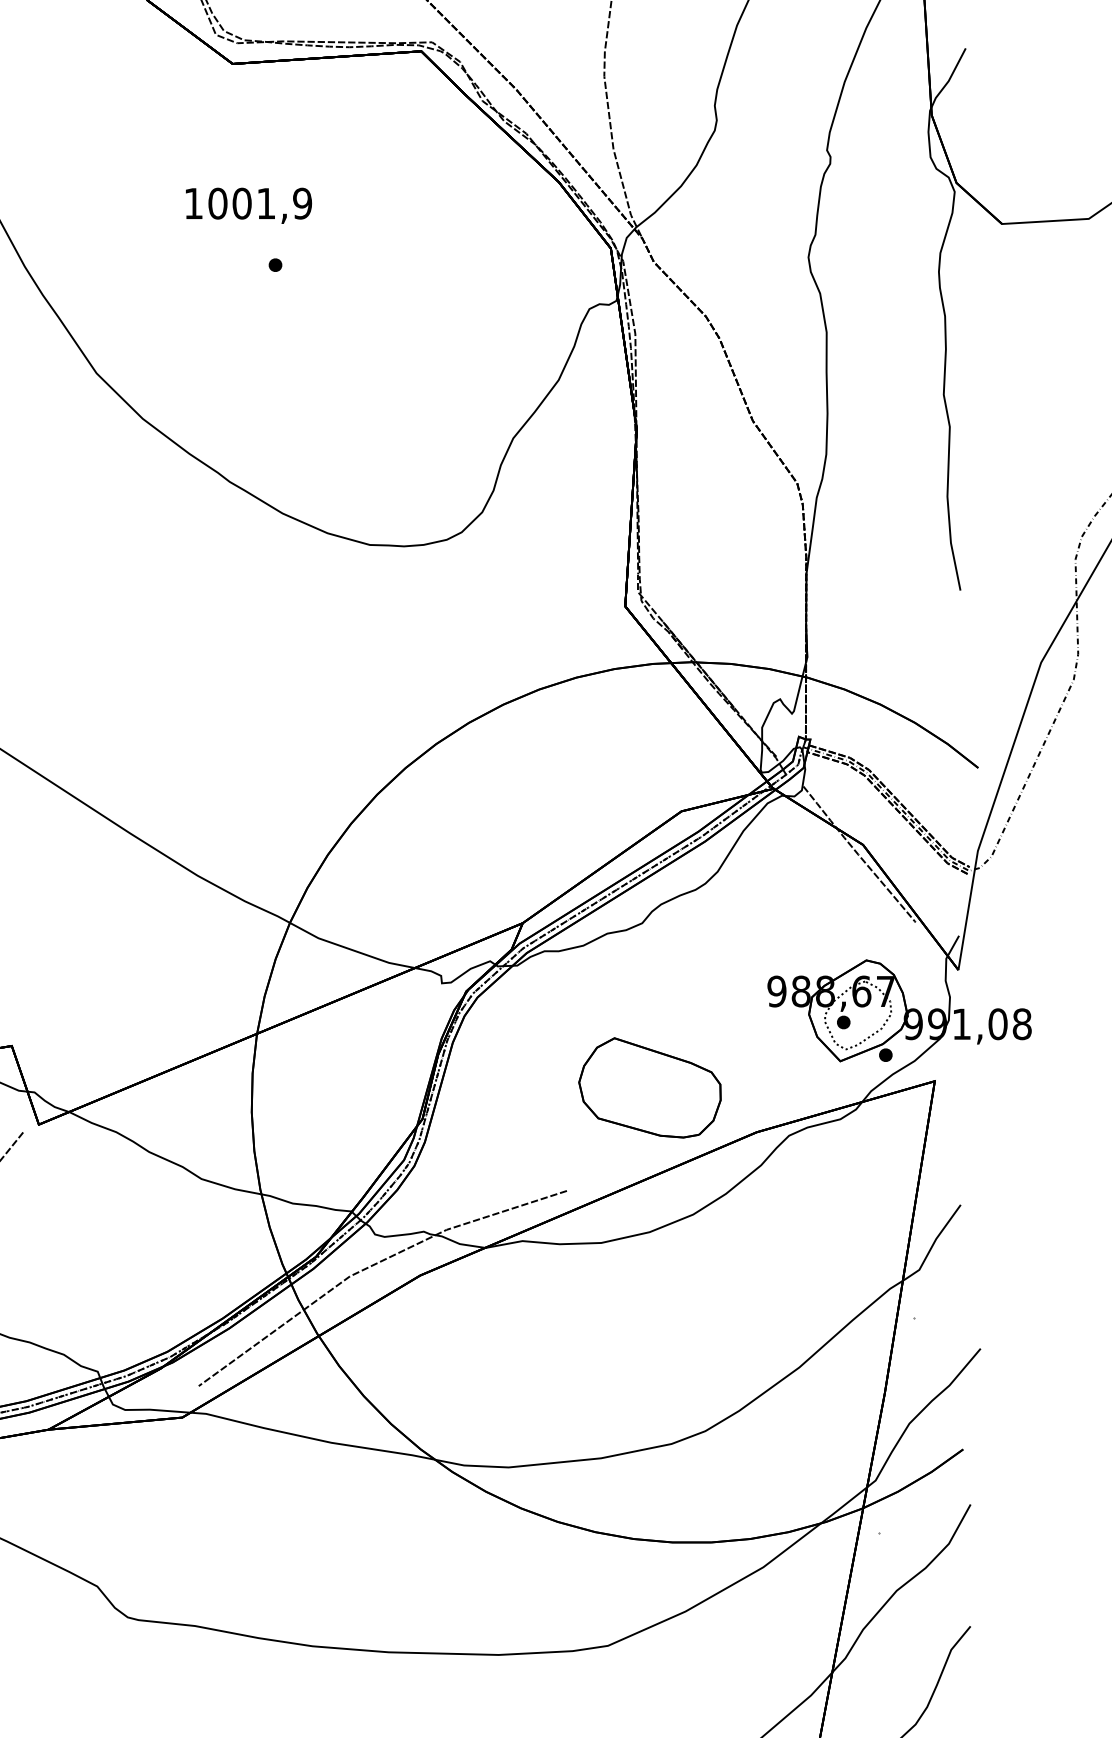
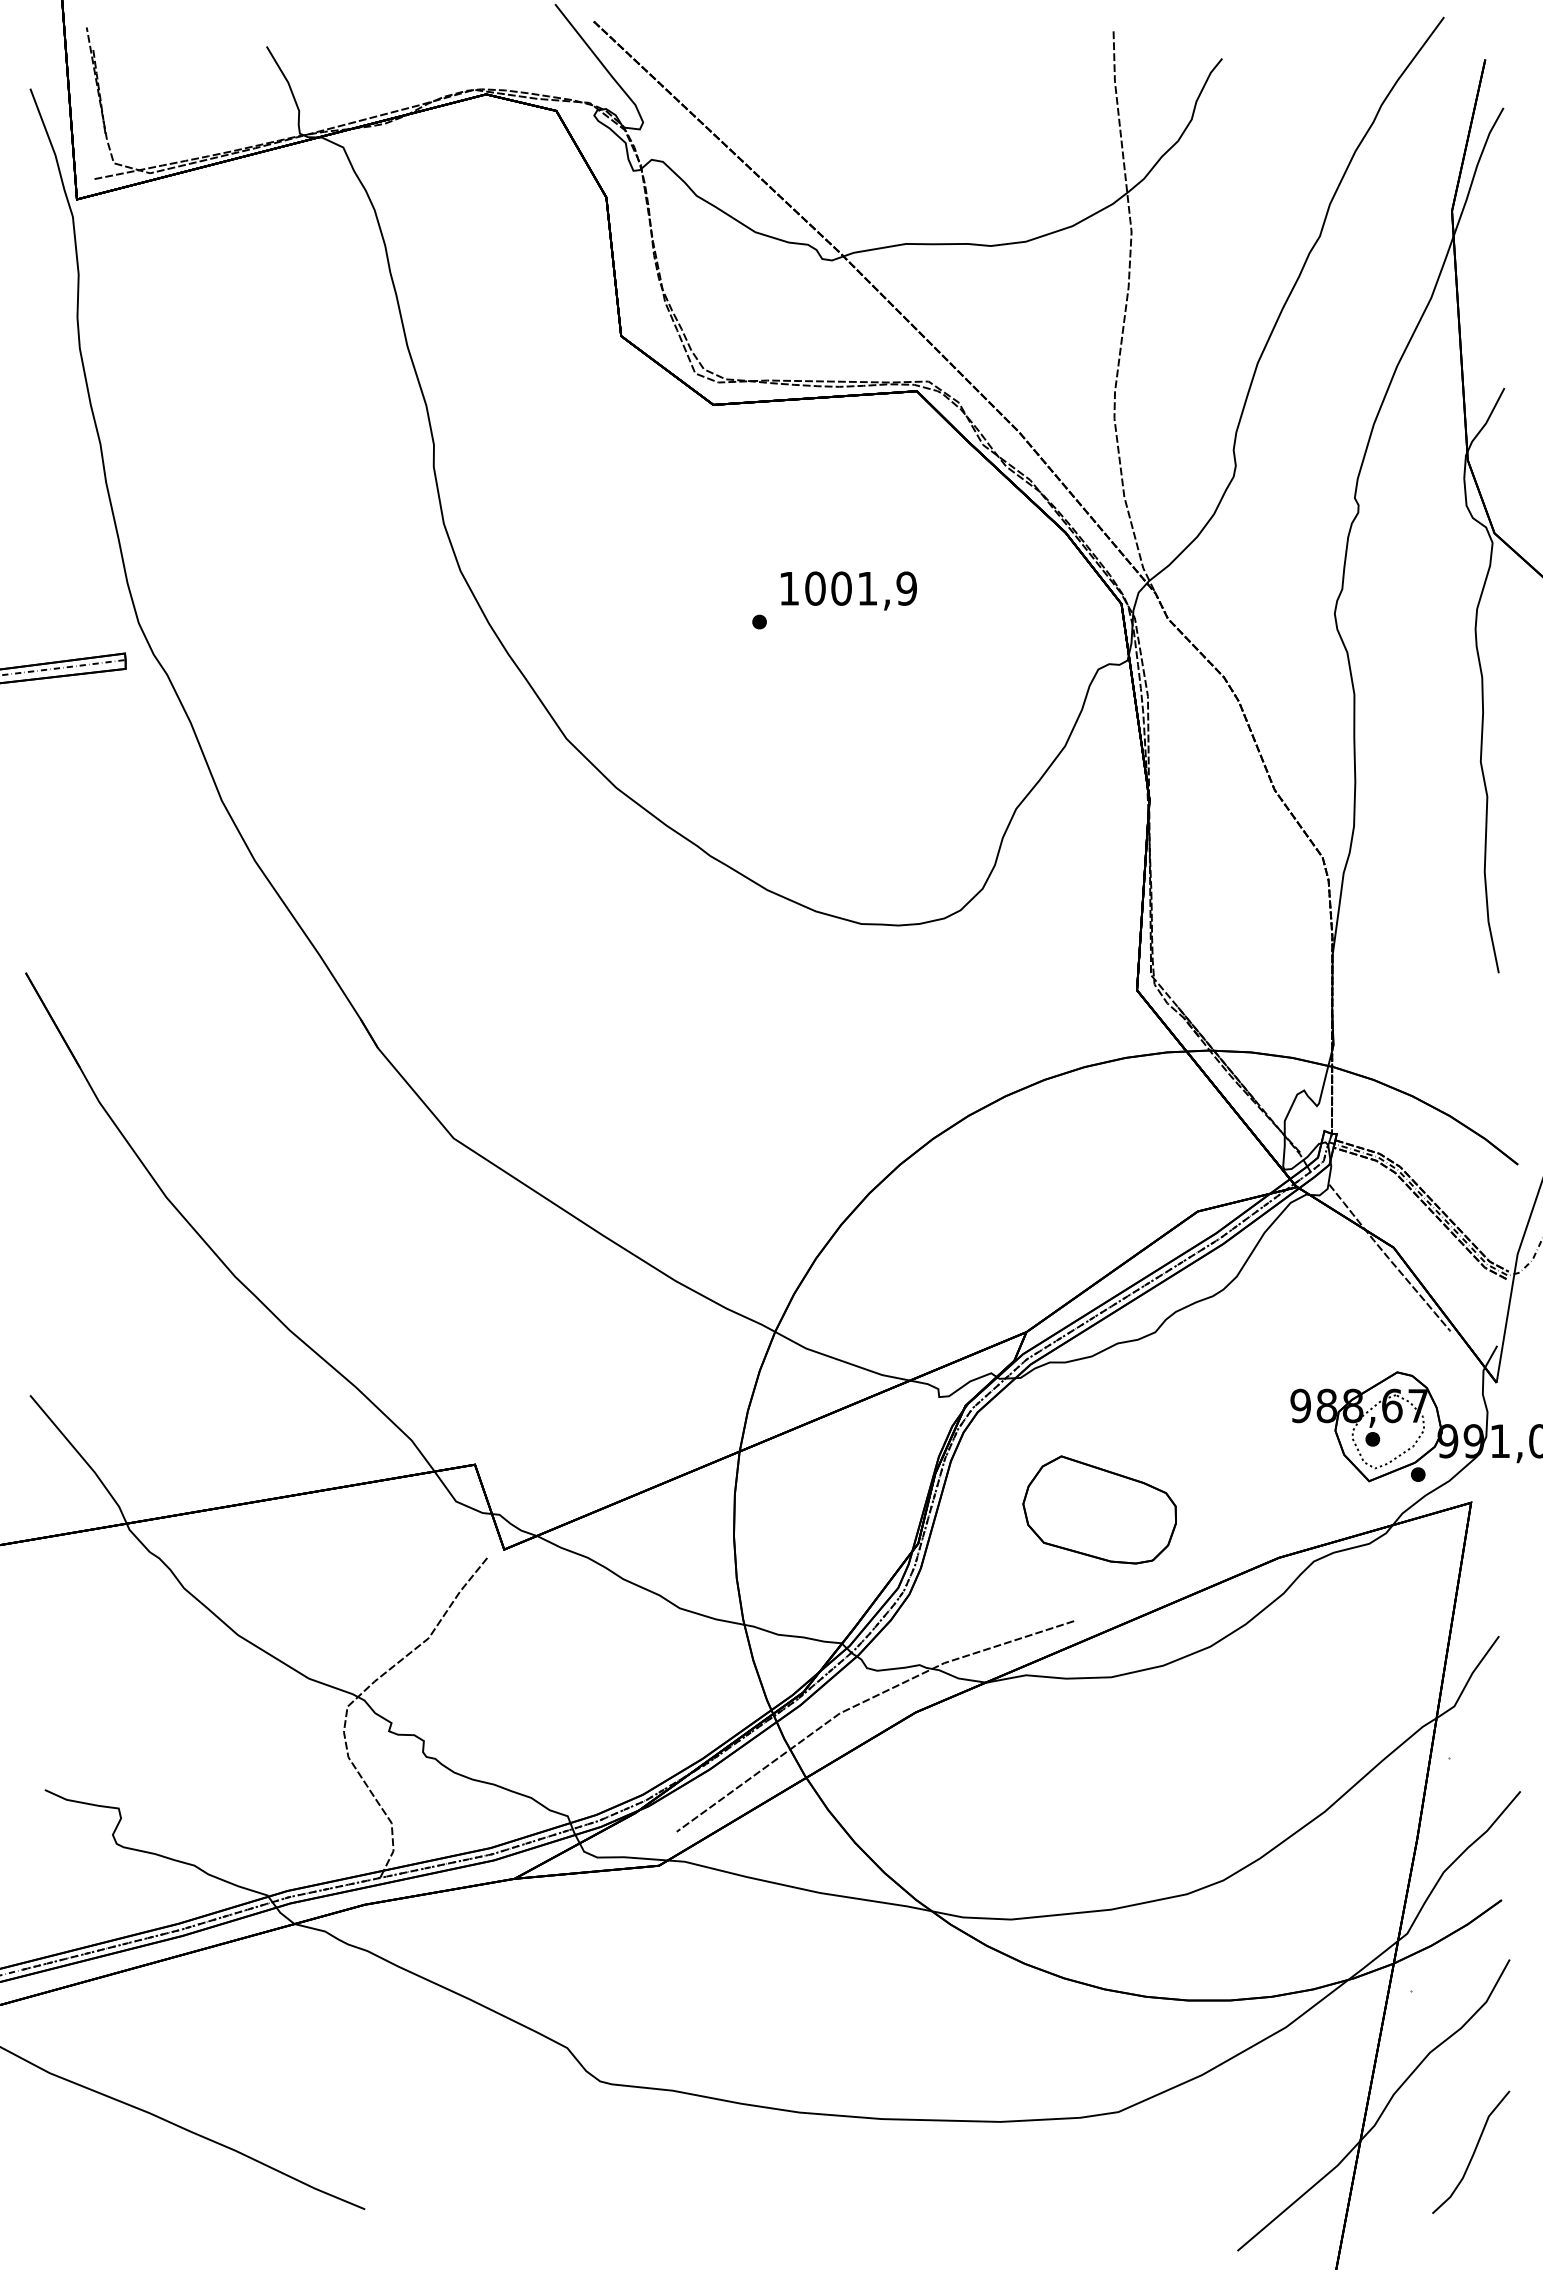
text: (248, 205) -> (848, 590), moved
part: (649, 1087) -> (1099, 1509), moved

